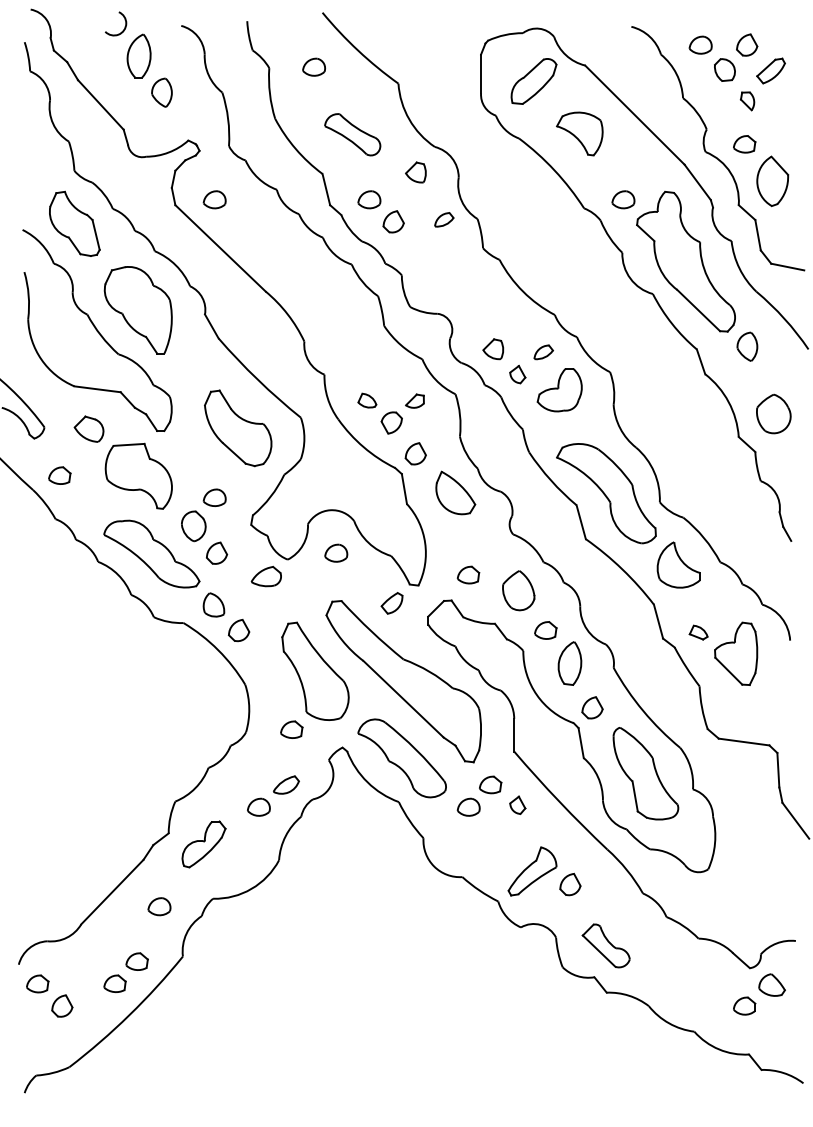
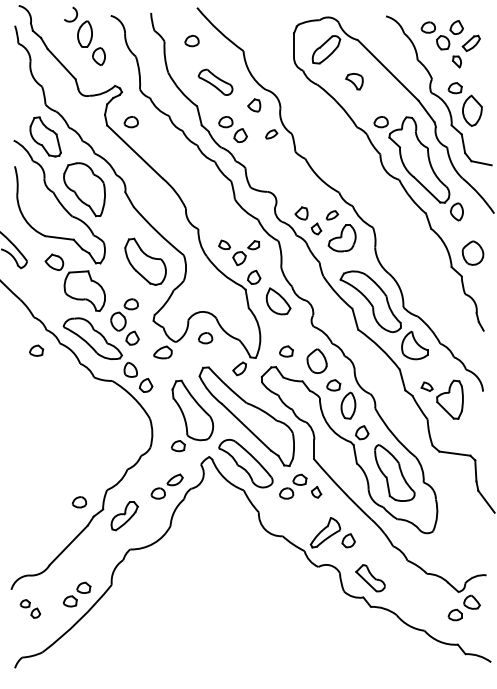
part: (579, 133) -> (354, 81), size x0.6
part: (59, 475) -> (36, 350), moved
part: (159, 906) -> (79, 502), moved
part: (49, 995) -> (30, 608), size x0.7

